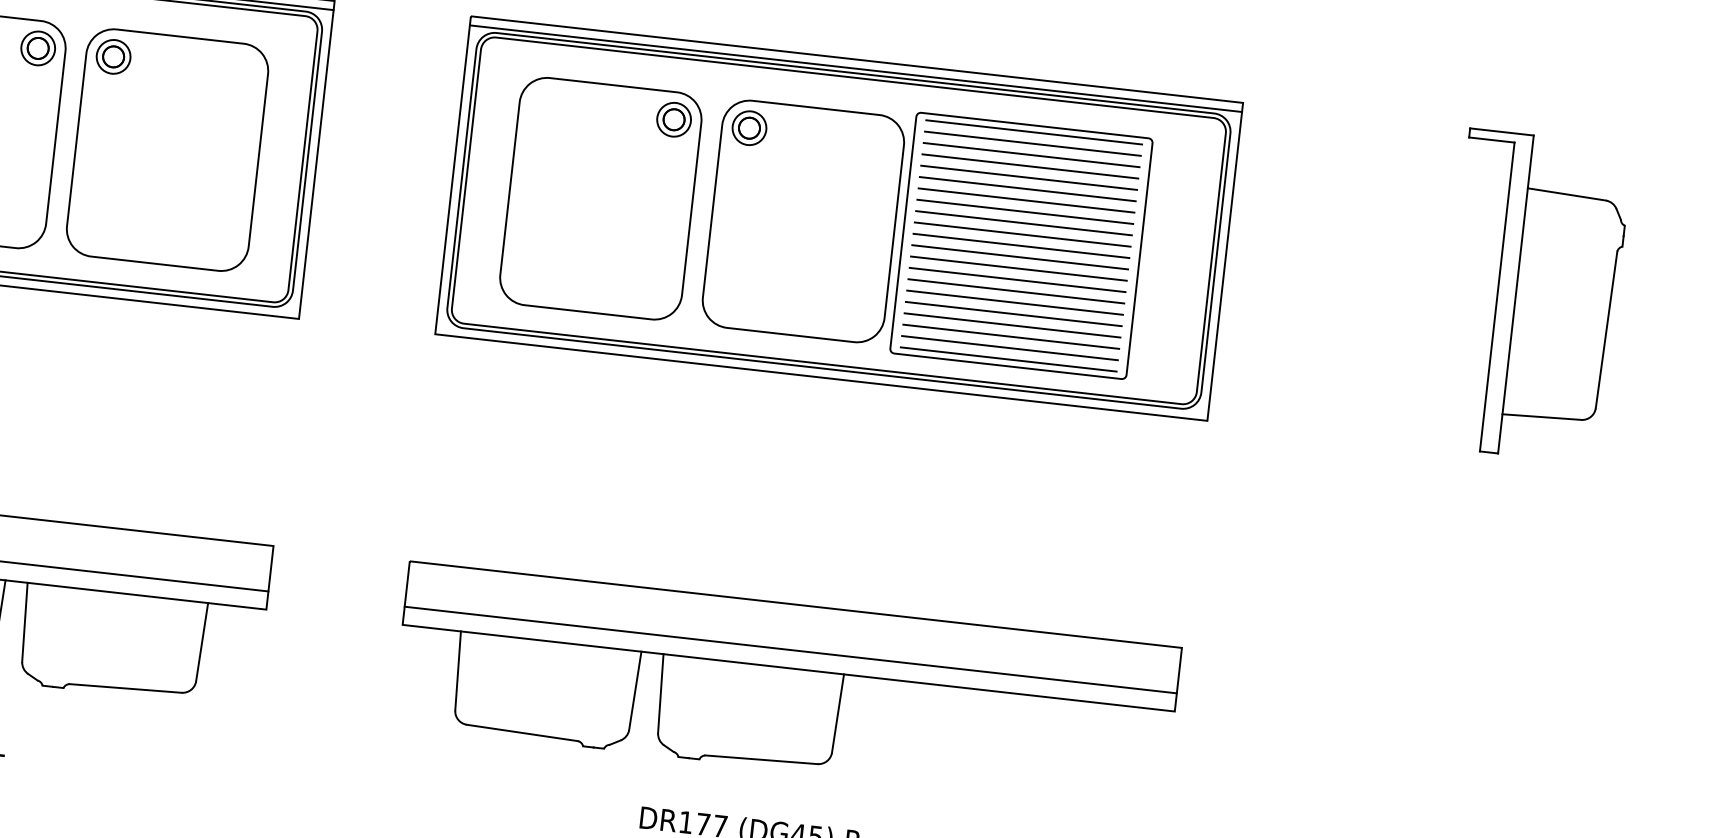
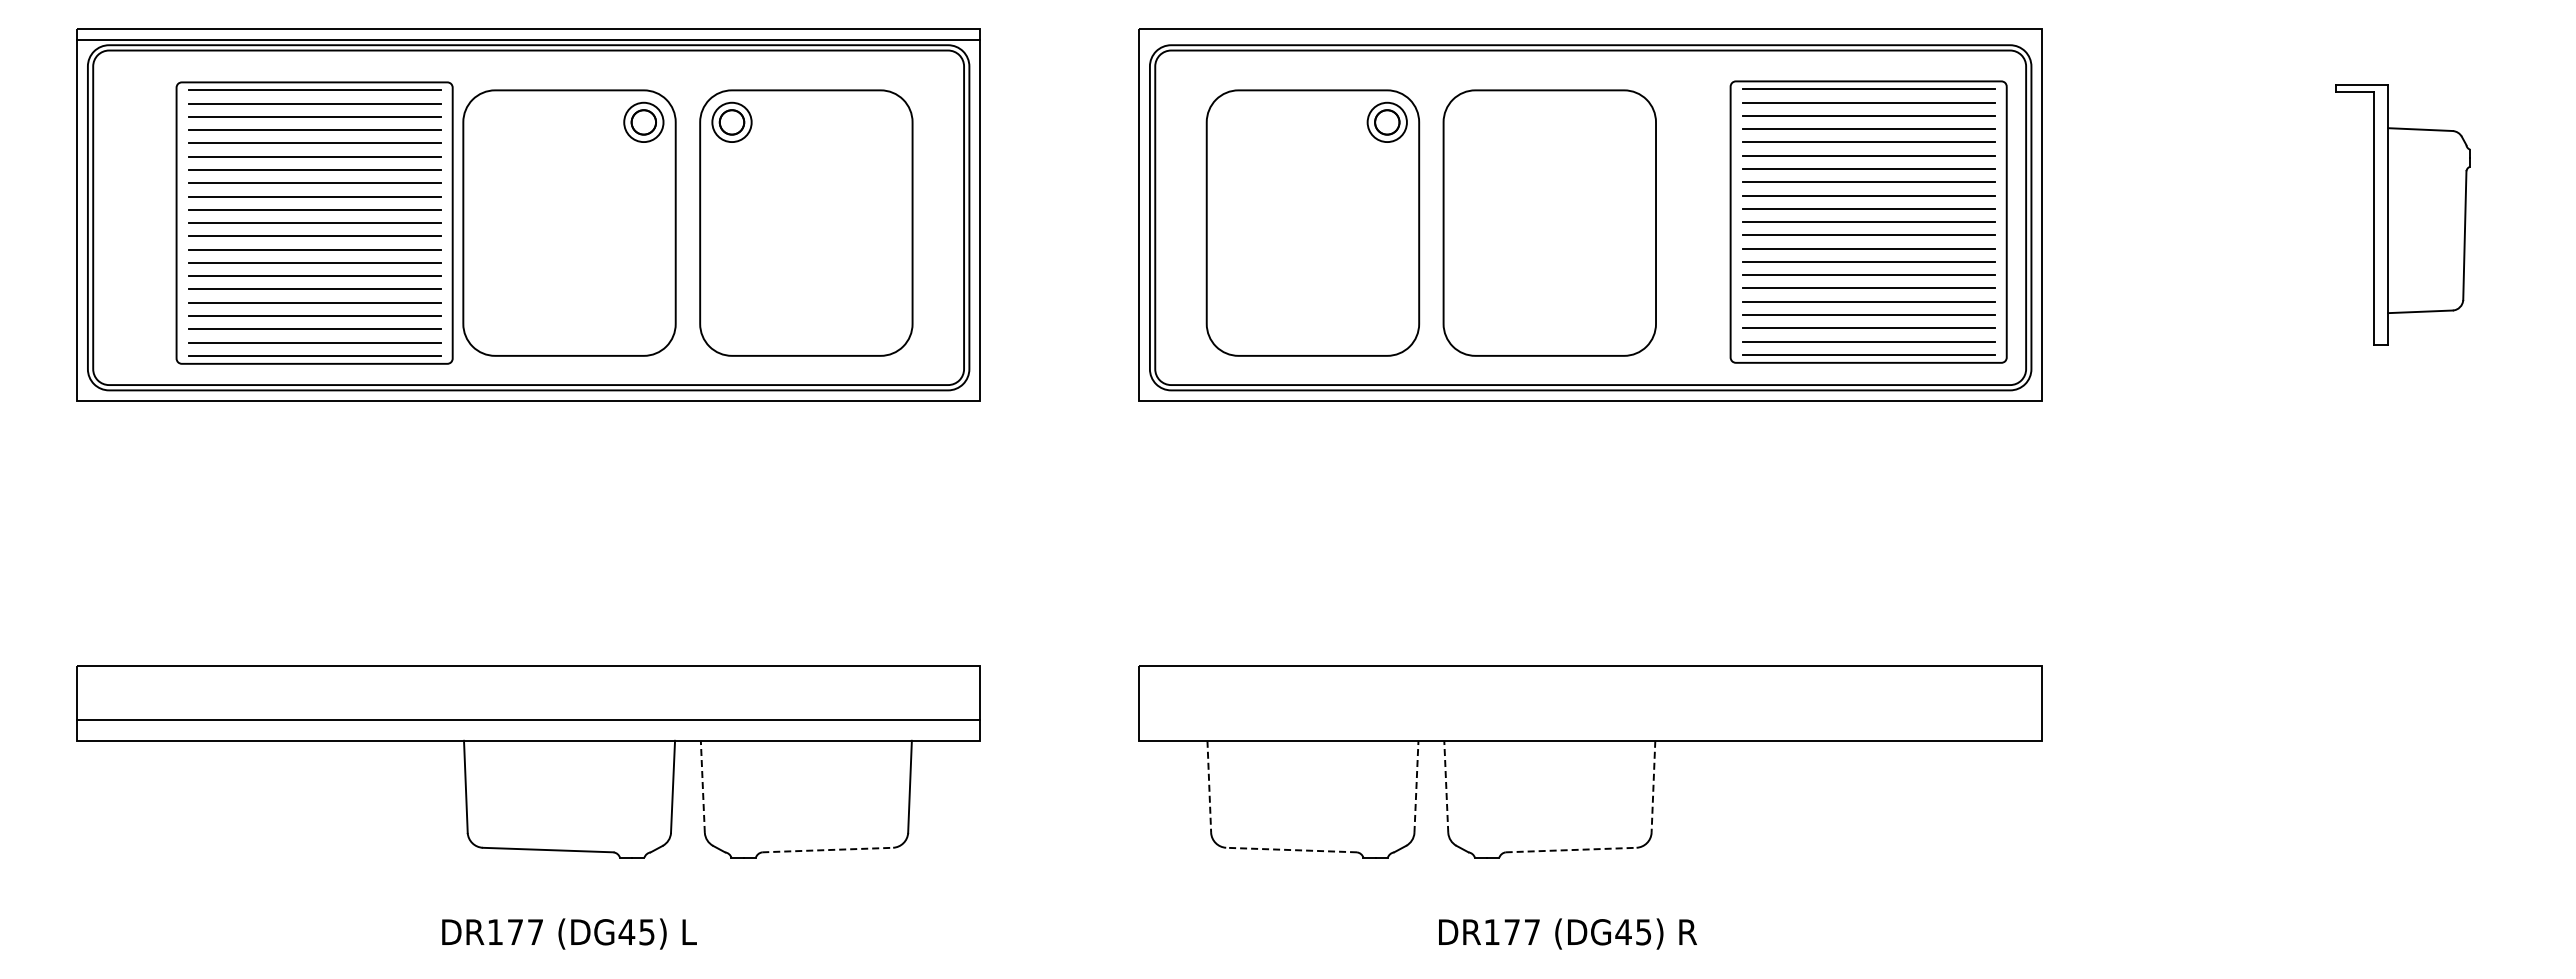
line: (855, 68) -> (1590, 39), removed
part: (748, 127) -> (1474, 121), removed
part: (1021, 245) -> (1868, 221), moved
part: (1534, 296) -> (2403, 214), size x0.7
line: (24, 622) -> (702, 786), solid -> dashed
line: (790, 649) -> (1590, 719), removed
line: (458, 671) -> (1209, 787), solid -> dashed
line: (126, 688) -> (828, 850), solid -> dashed
line: (635, 690) -> (1416, 786), solid -> dashed
line: (661, 693) -> (1446, 786), solid -> dashed
line: (837, 714) -> (1653, 787), solid -> dashed
line: (522, 733) -> (1291, 850), solid -> dashed
line: (761, 760) -> (1571, 850), solid -> dashed

